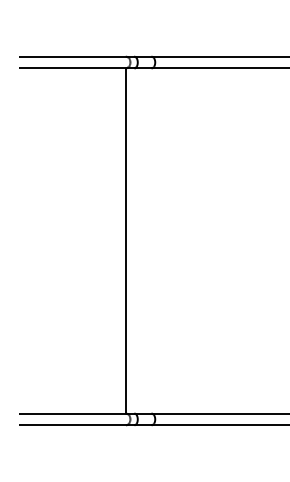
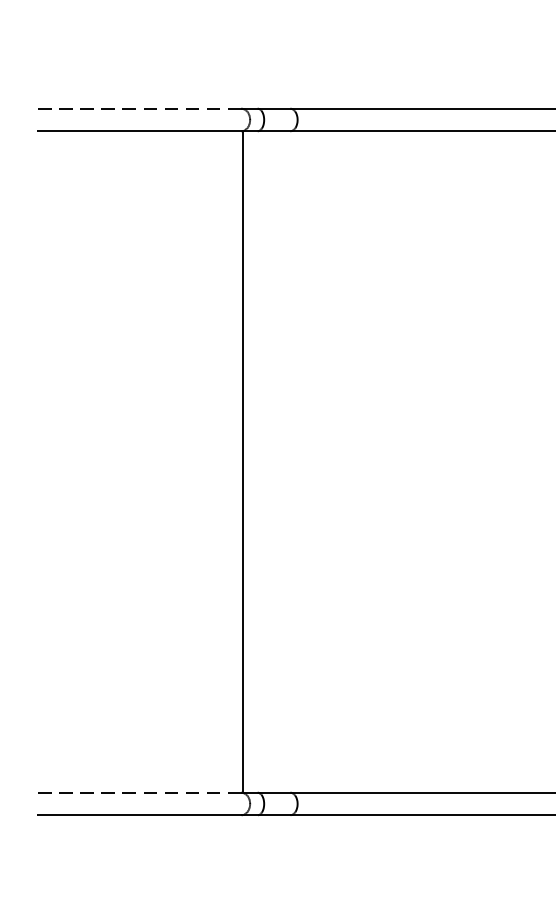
line: (72, 56) -> (139, 108), solid -> dashed
line: (72, 413) -> (139, 792), solid -> dashed

